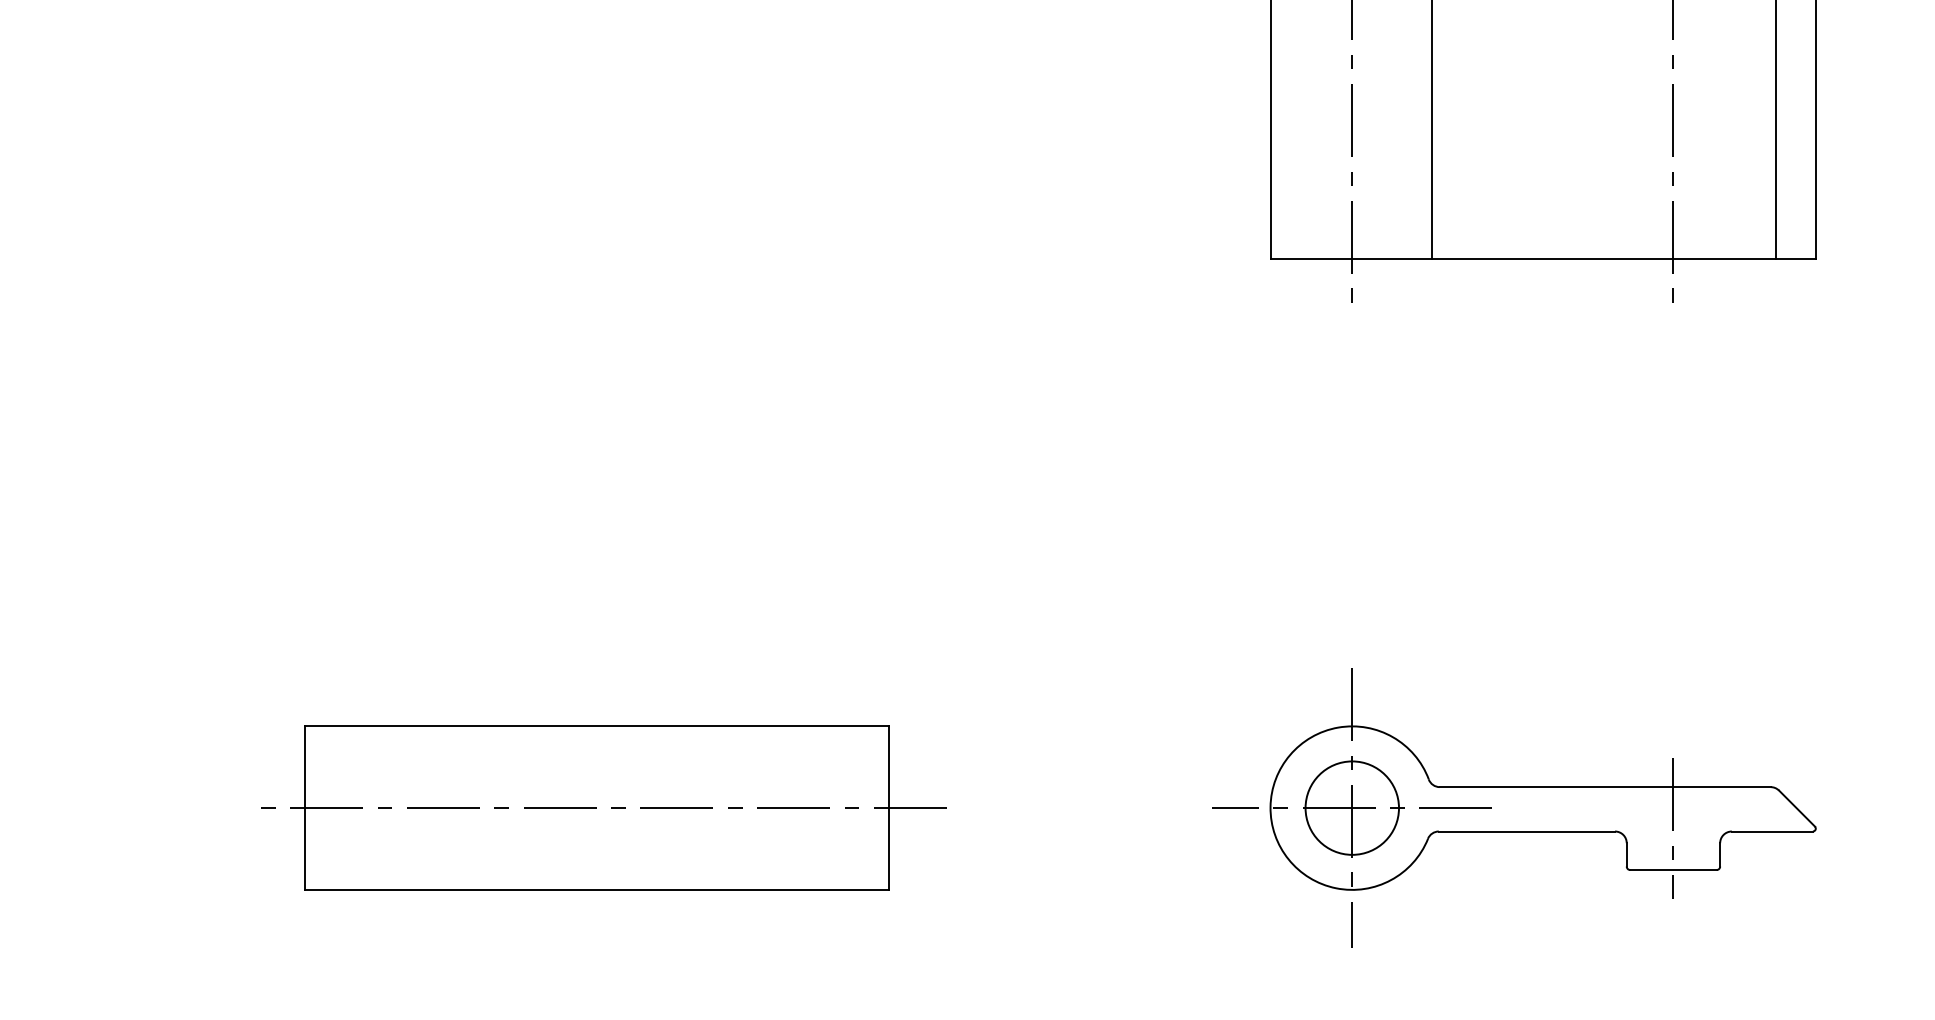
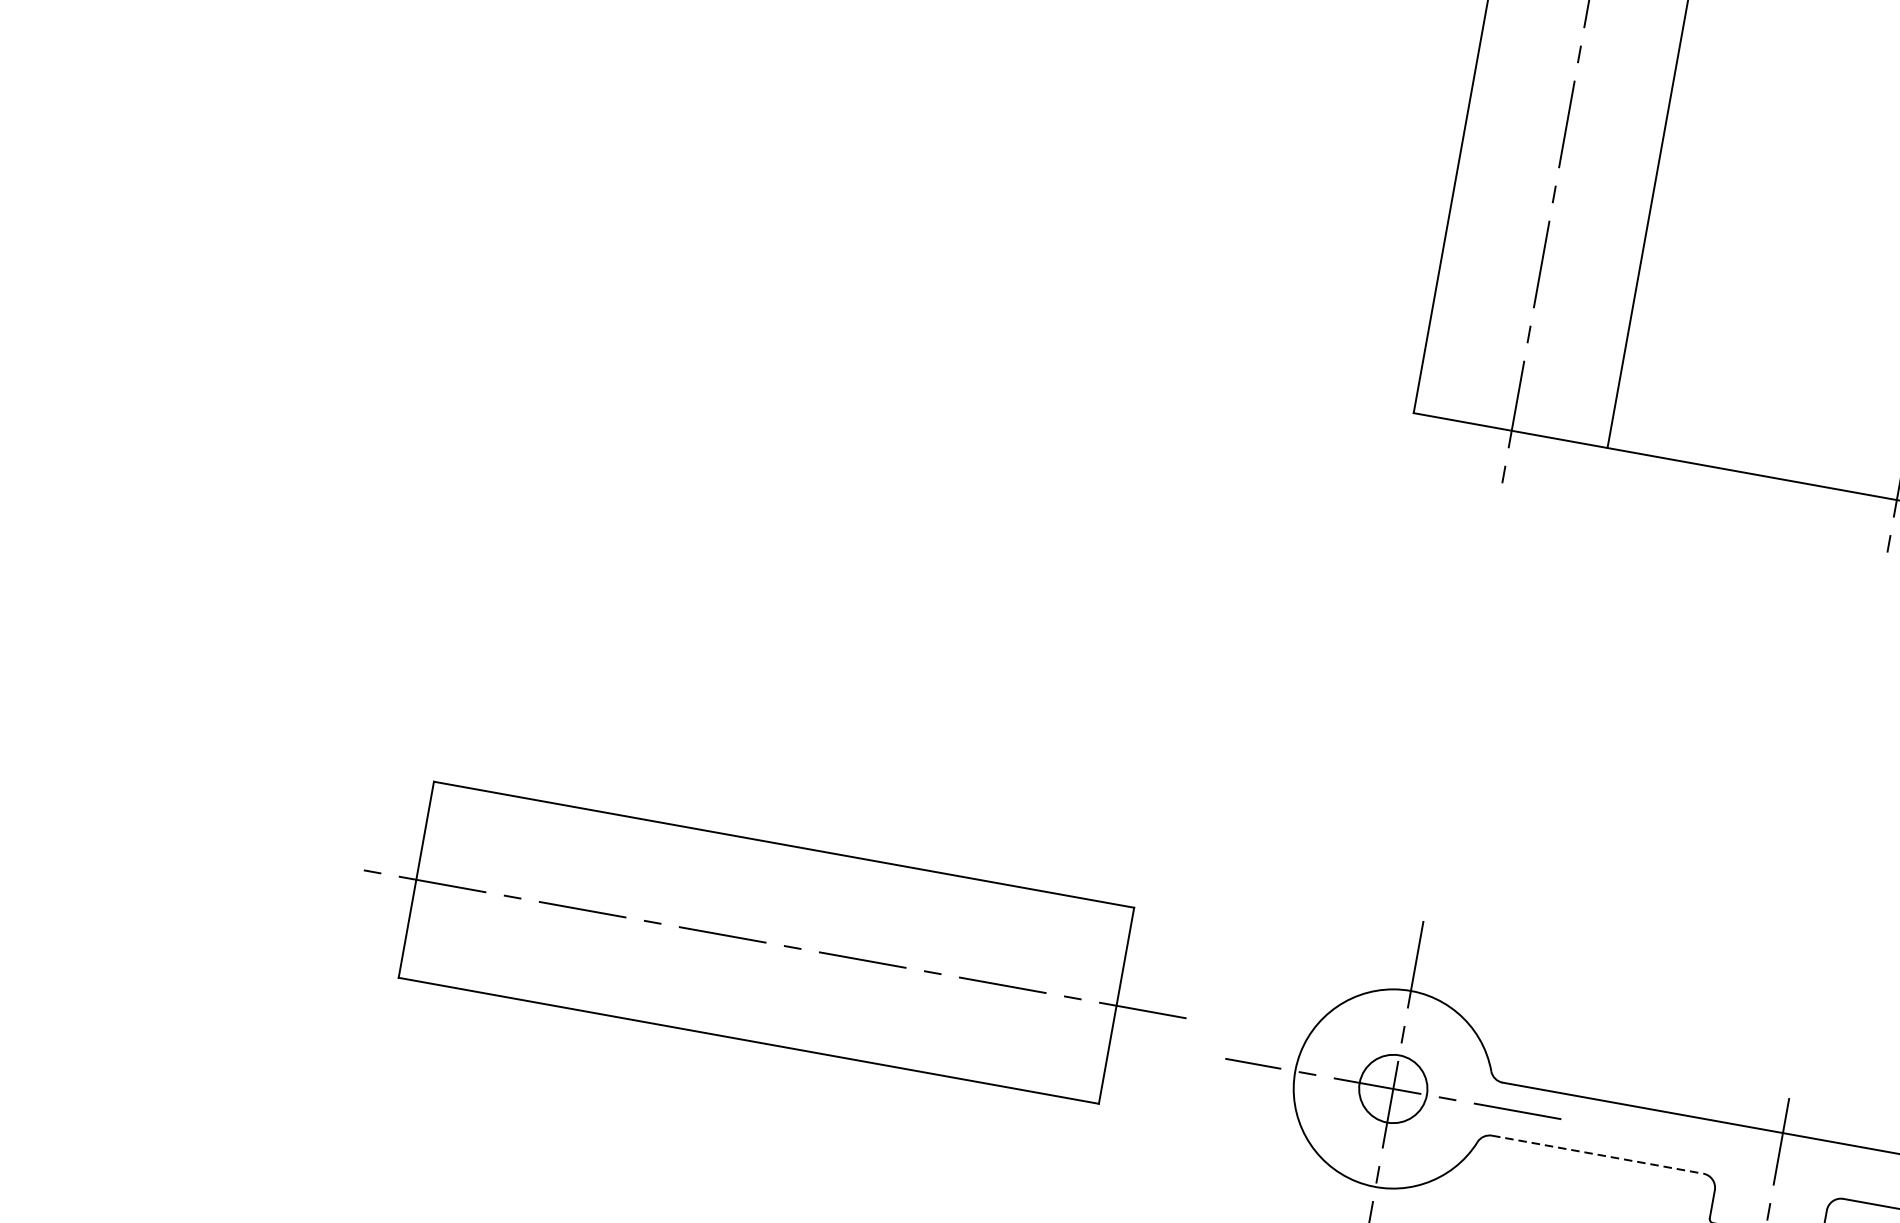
part: (603, 807) -> (774, 943), moved
circle: (1352, 807) -> (1393, 1088), size x0.6
line: (1527, 831) -> (1598, 1154), solid -> dashed

